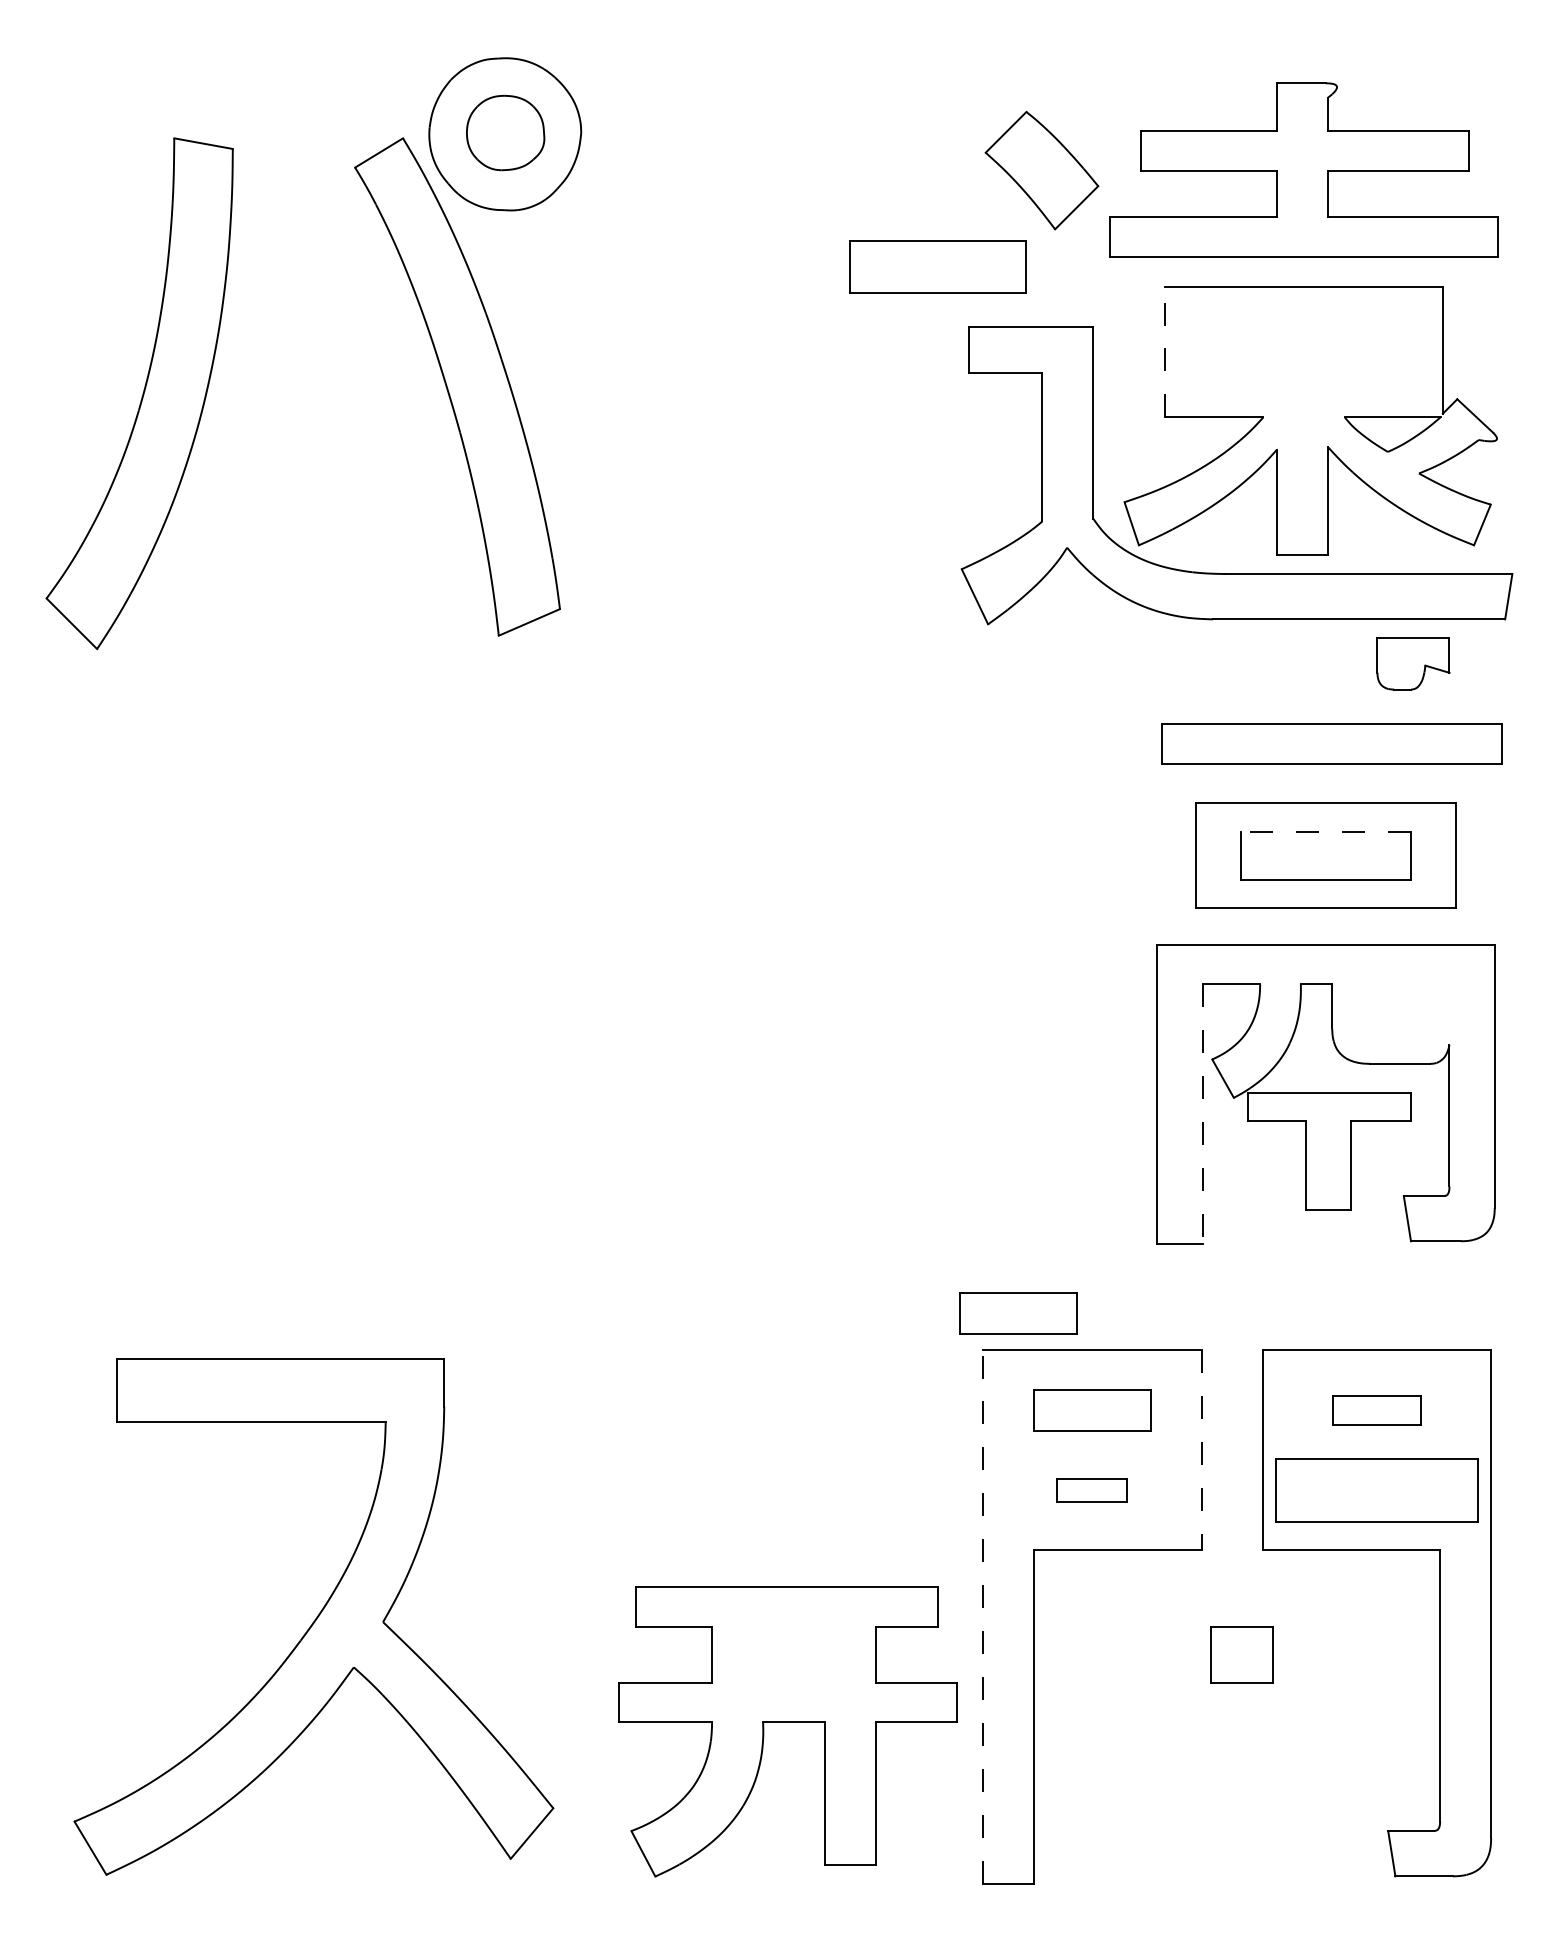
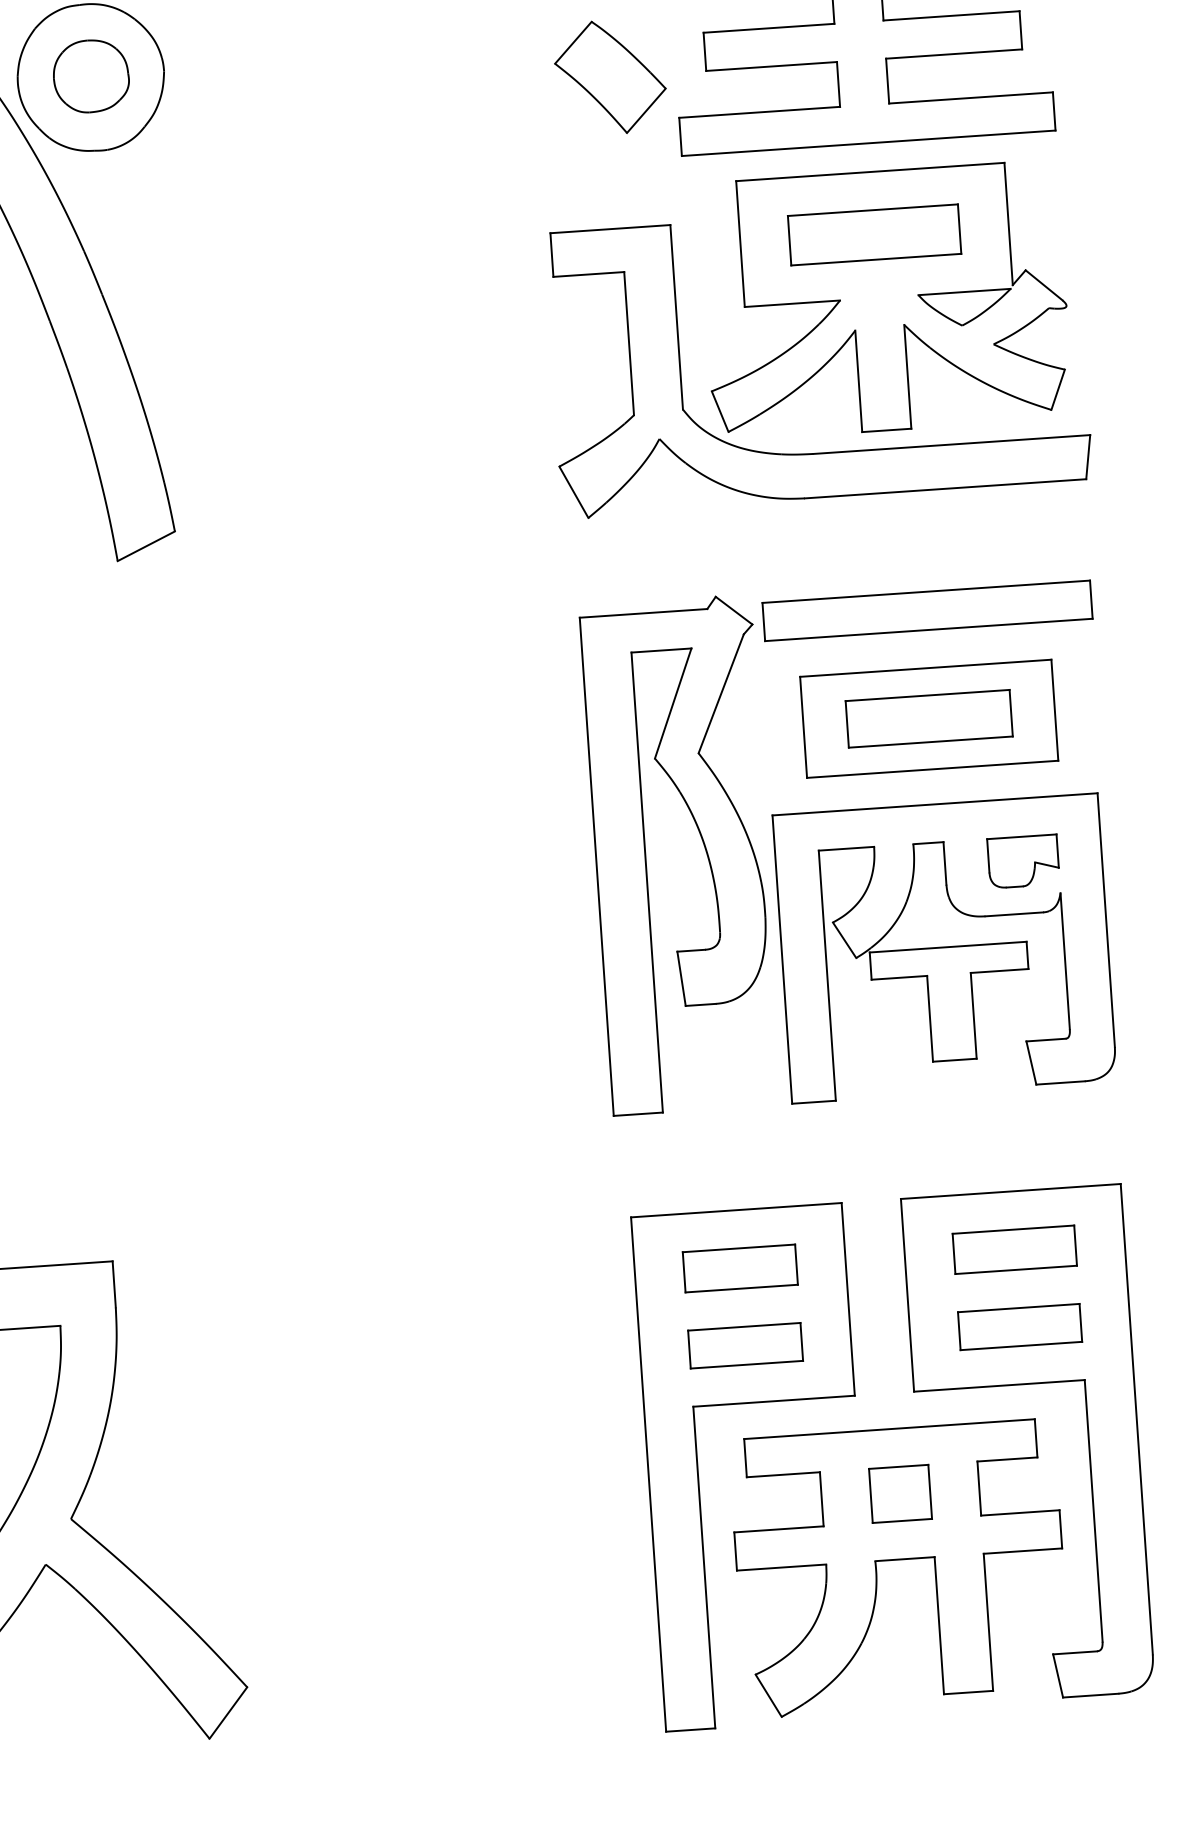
part: (937, 266) -> (874, 234), moved
line: (1164, 351) -> (740, 243), dashed -> solid
part: (1413, 663) -> (1023, 861), moved
line: (1325, 831) -> (927, 695), dashed -> solid
part: (1083, 969) -> (702, 844), added
line: (1202, 1114) -> (827, 976), dashed -> solid
part: (1018, 1313) -> (662, 1179), removed
part: (1376, 1410) -> (1014, 1249), size x1.43
line: (1201, 1450) -> (848, 1299), dashed -> solid
part: (1092, 1490) -> (745, 1345), size x1.67
part: (1376, 1490) -> (1019, 1326), size x0.62
line: (982, 1616) -> (648, 1474), dashed -> solid
part: (787, 1722) -> (898, 1559), moved

